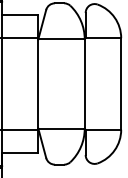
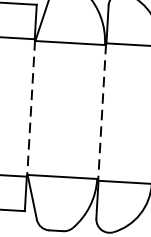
line: (85, 83) -> (102, 111), solid -> dashed
line: (38, 84) -> (31, 108), solid -> dashed

